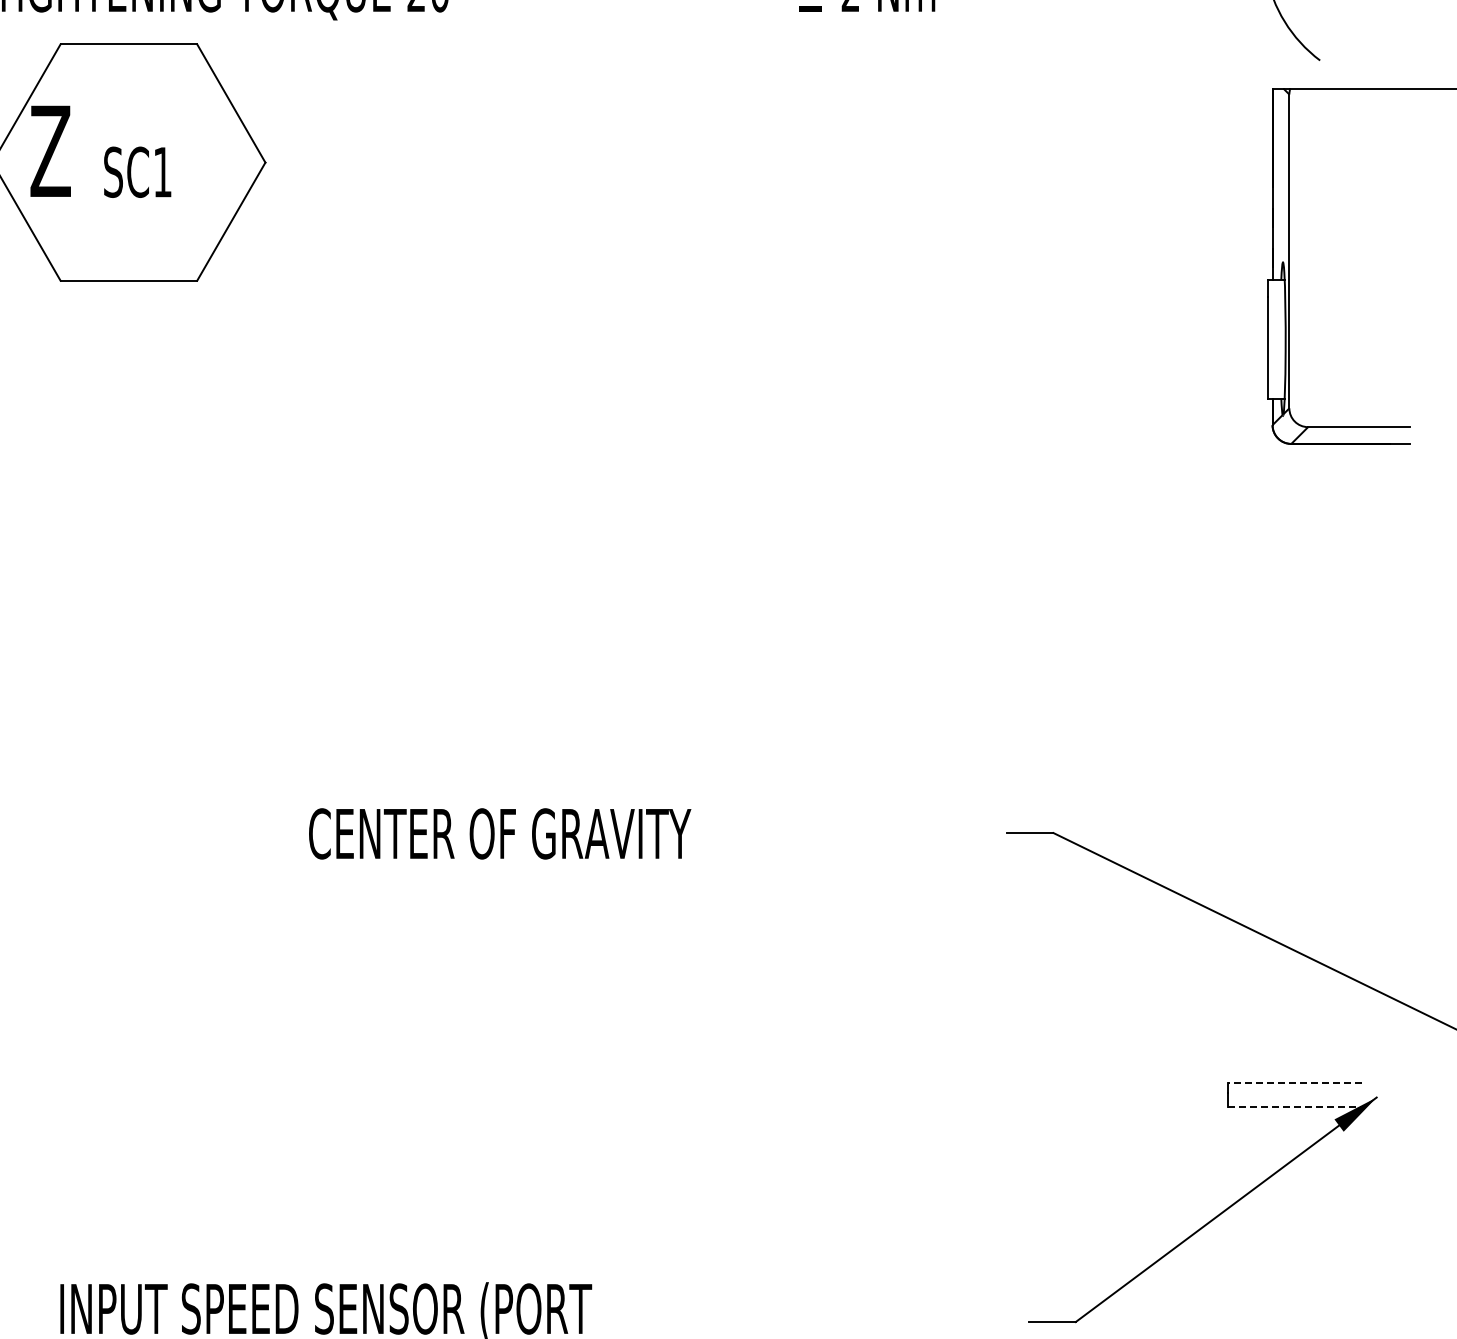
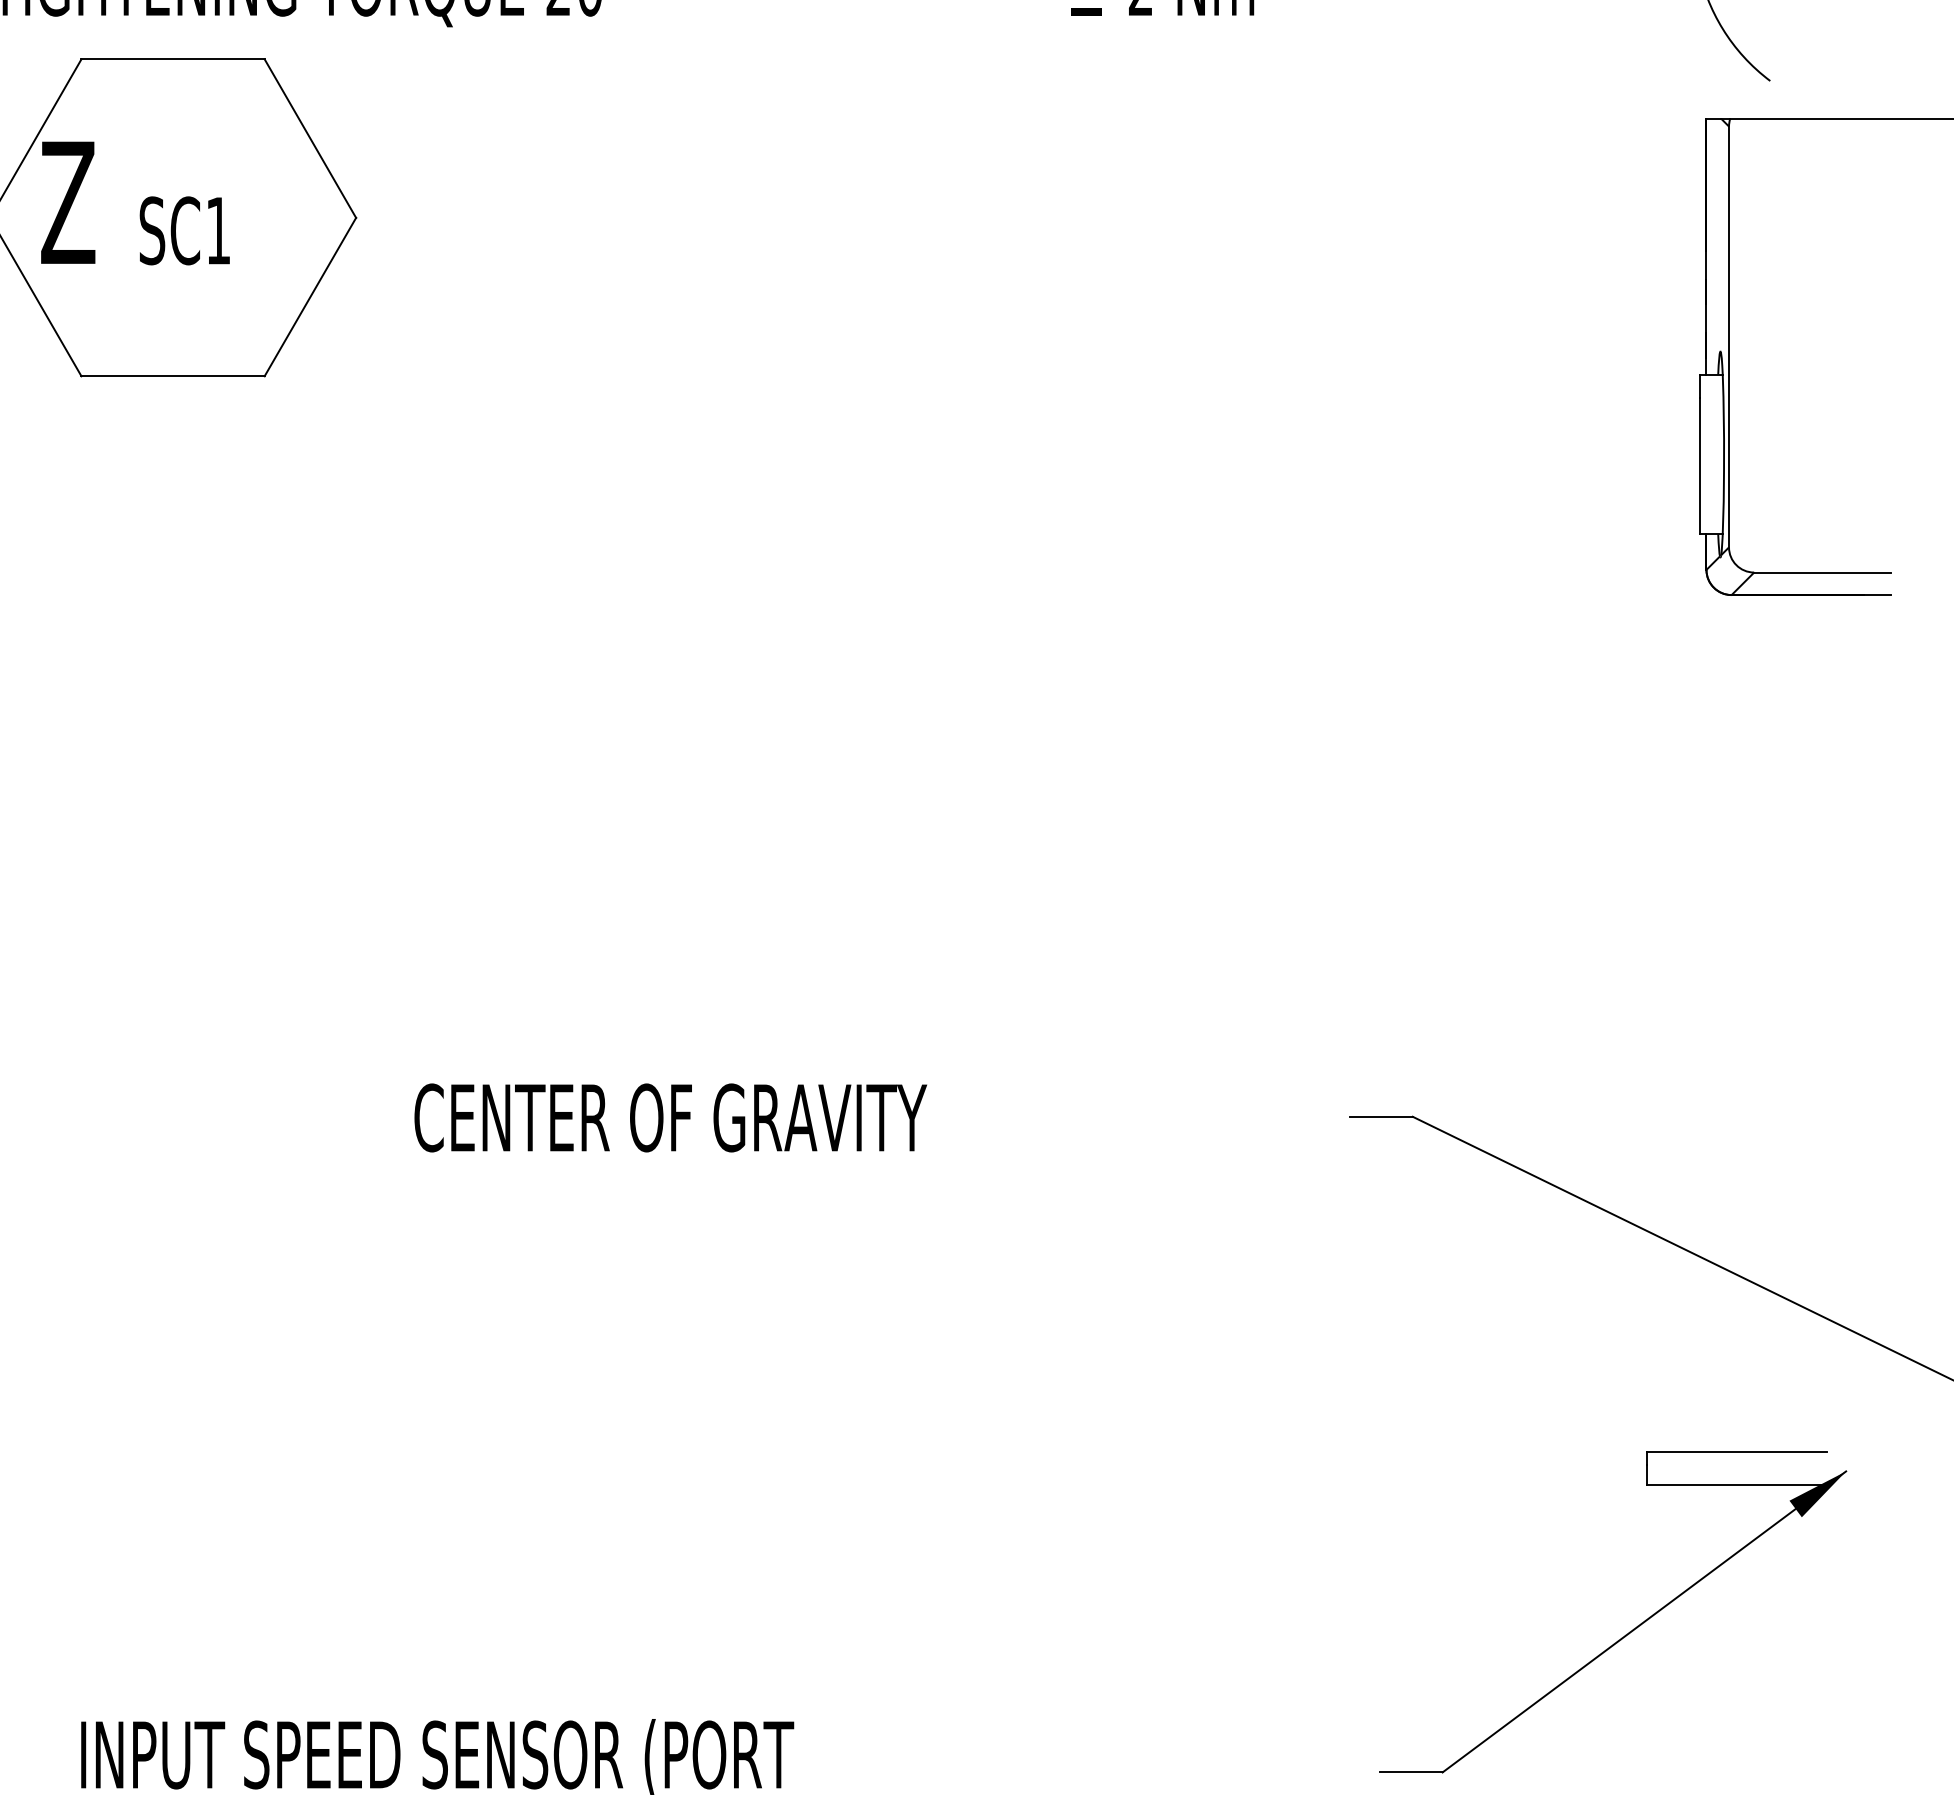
line: (1294, 1083) -> (1735, 1452), dashed -> solid
line: (1295, 1107) -> (1737, 1484), dashed -> solid

